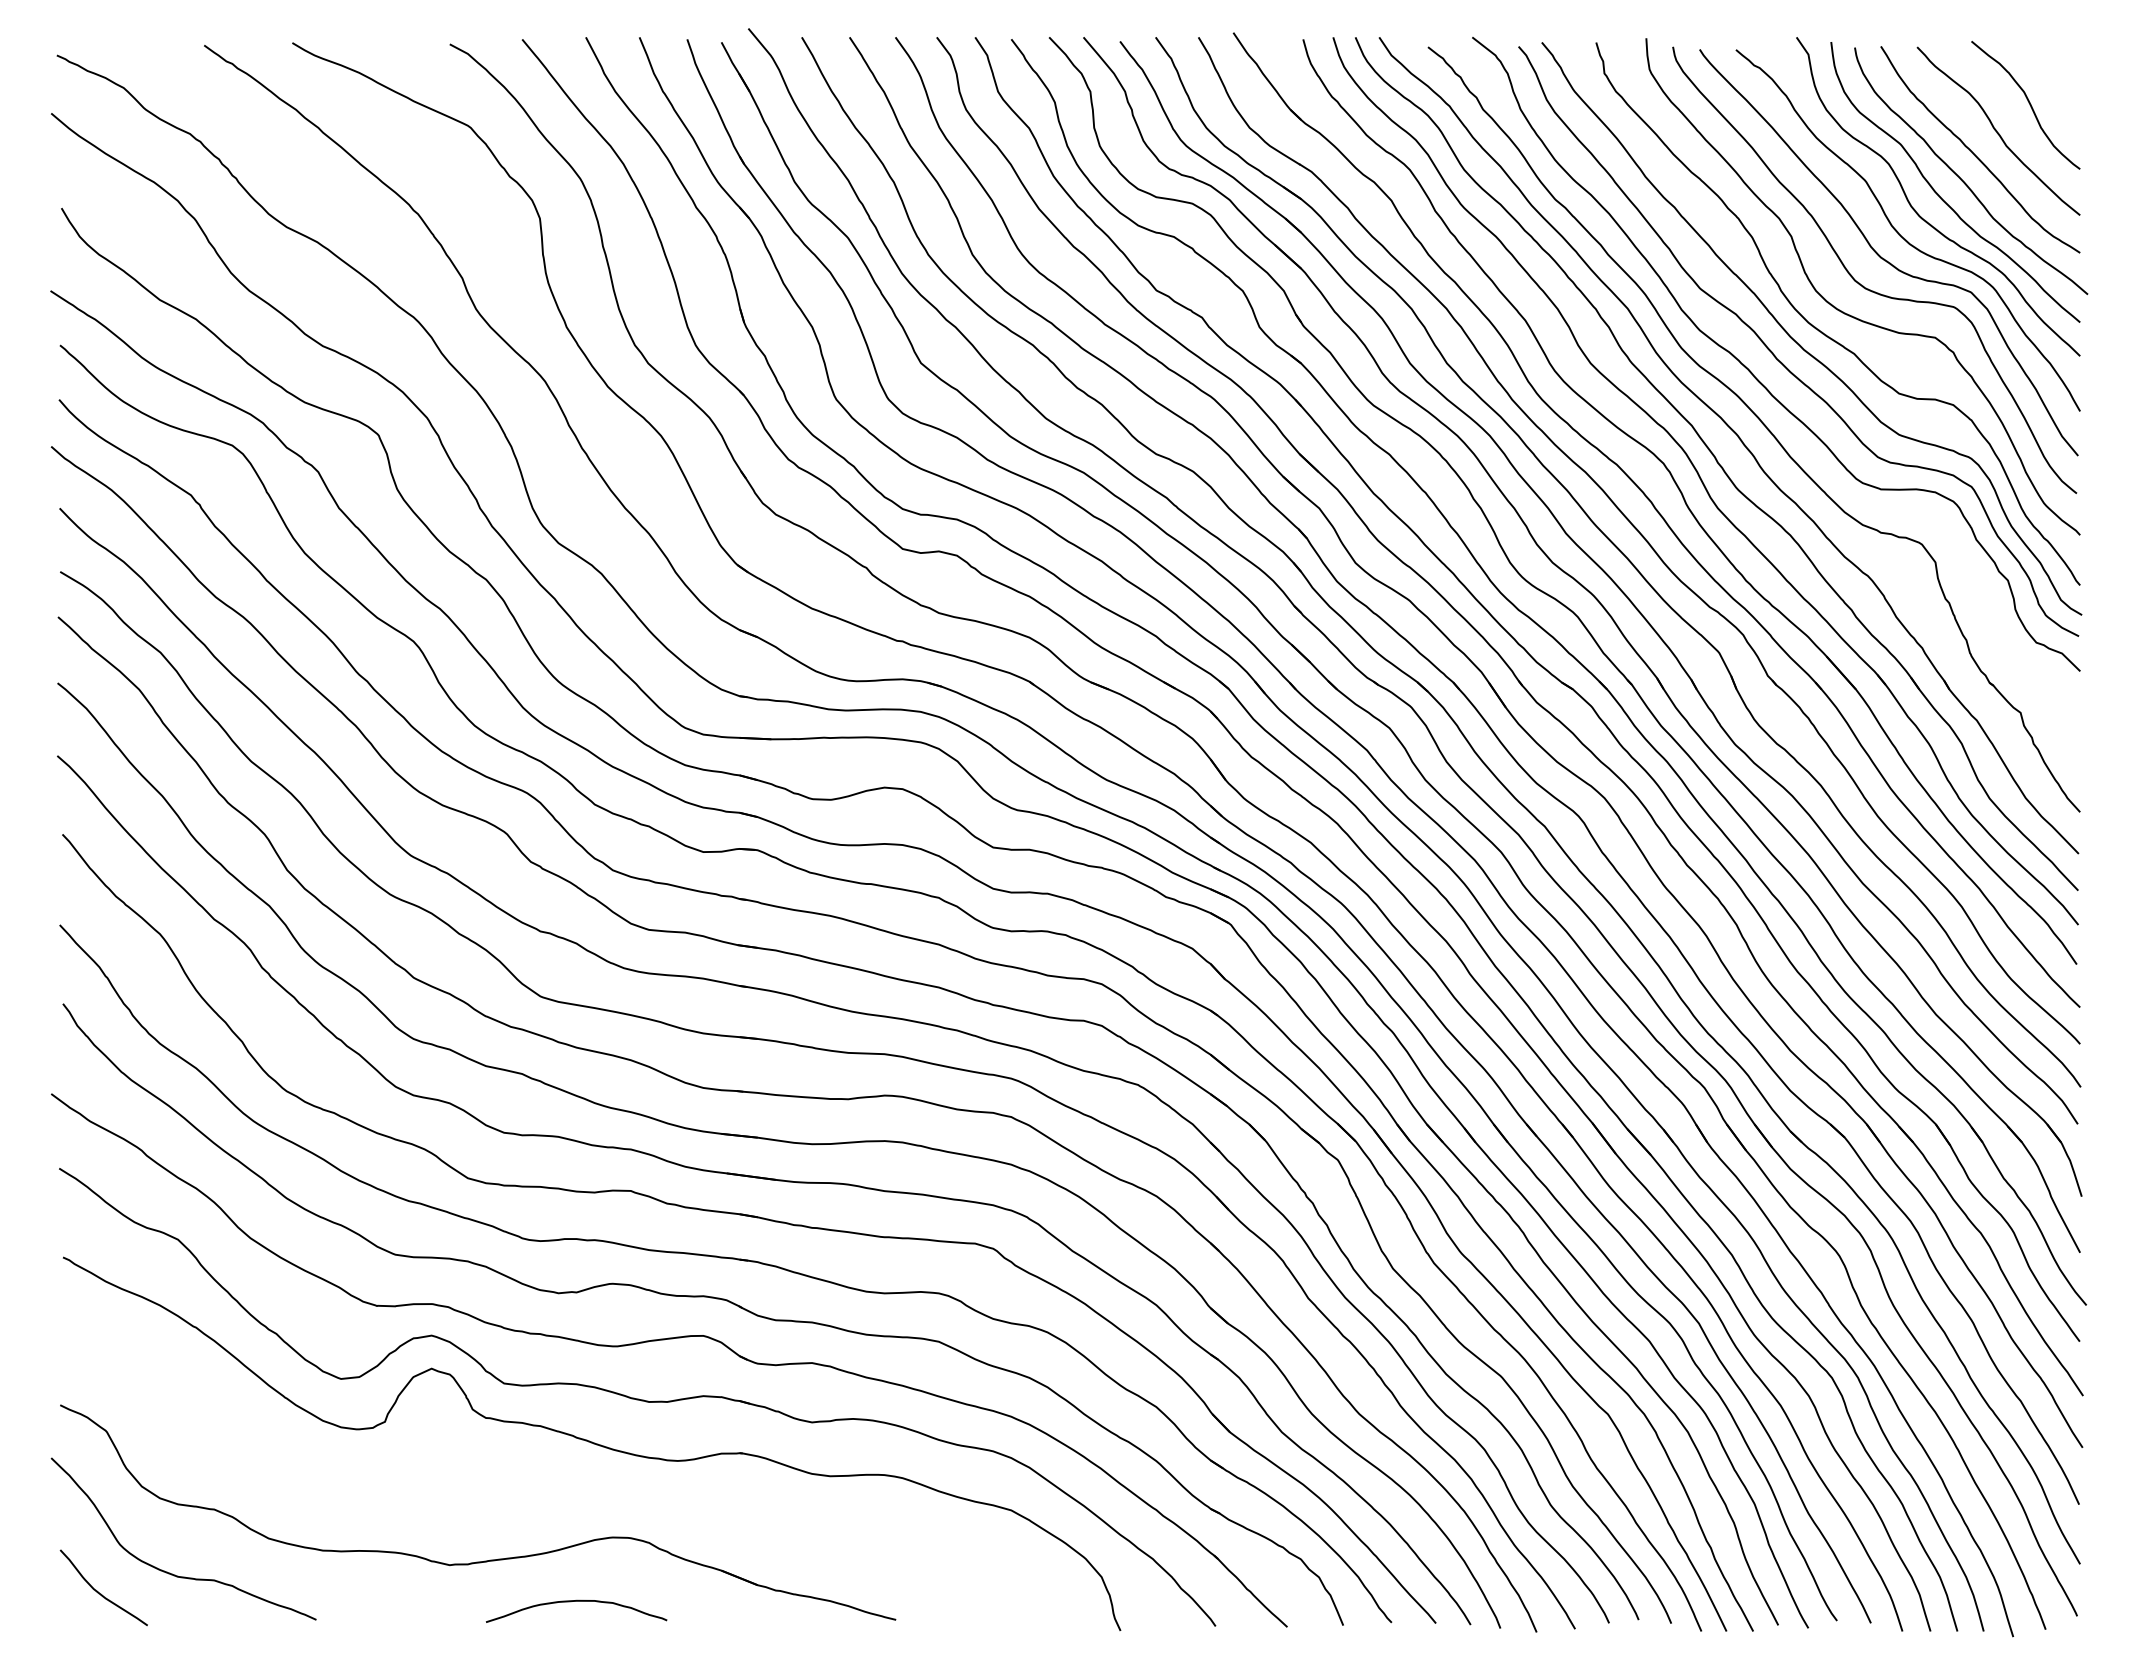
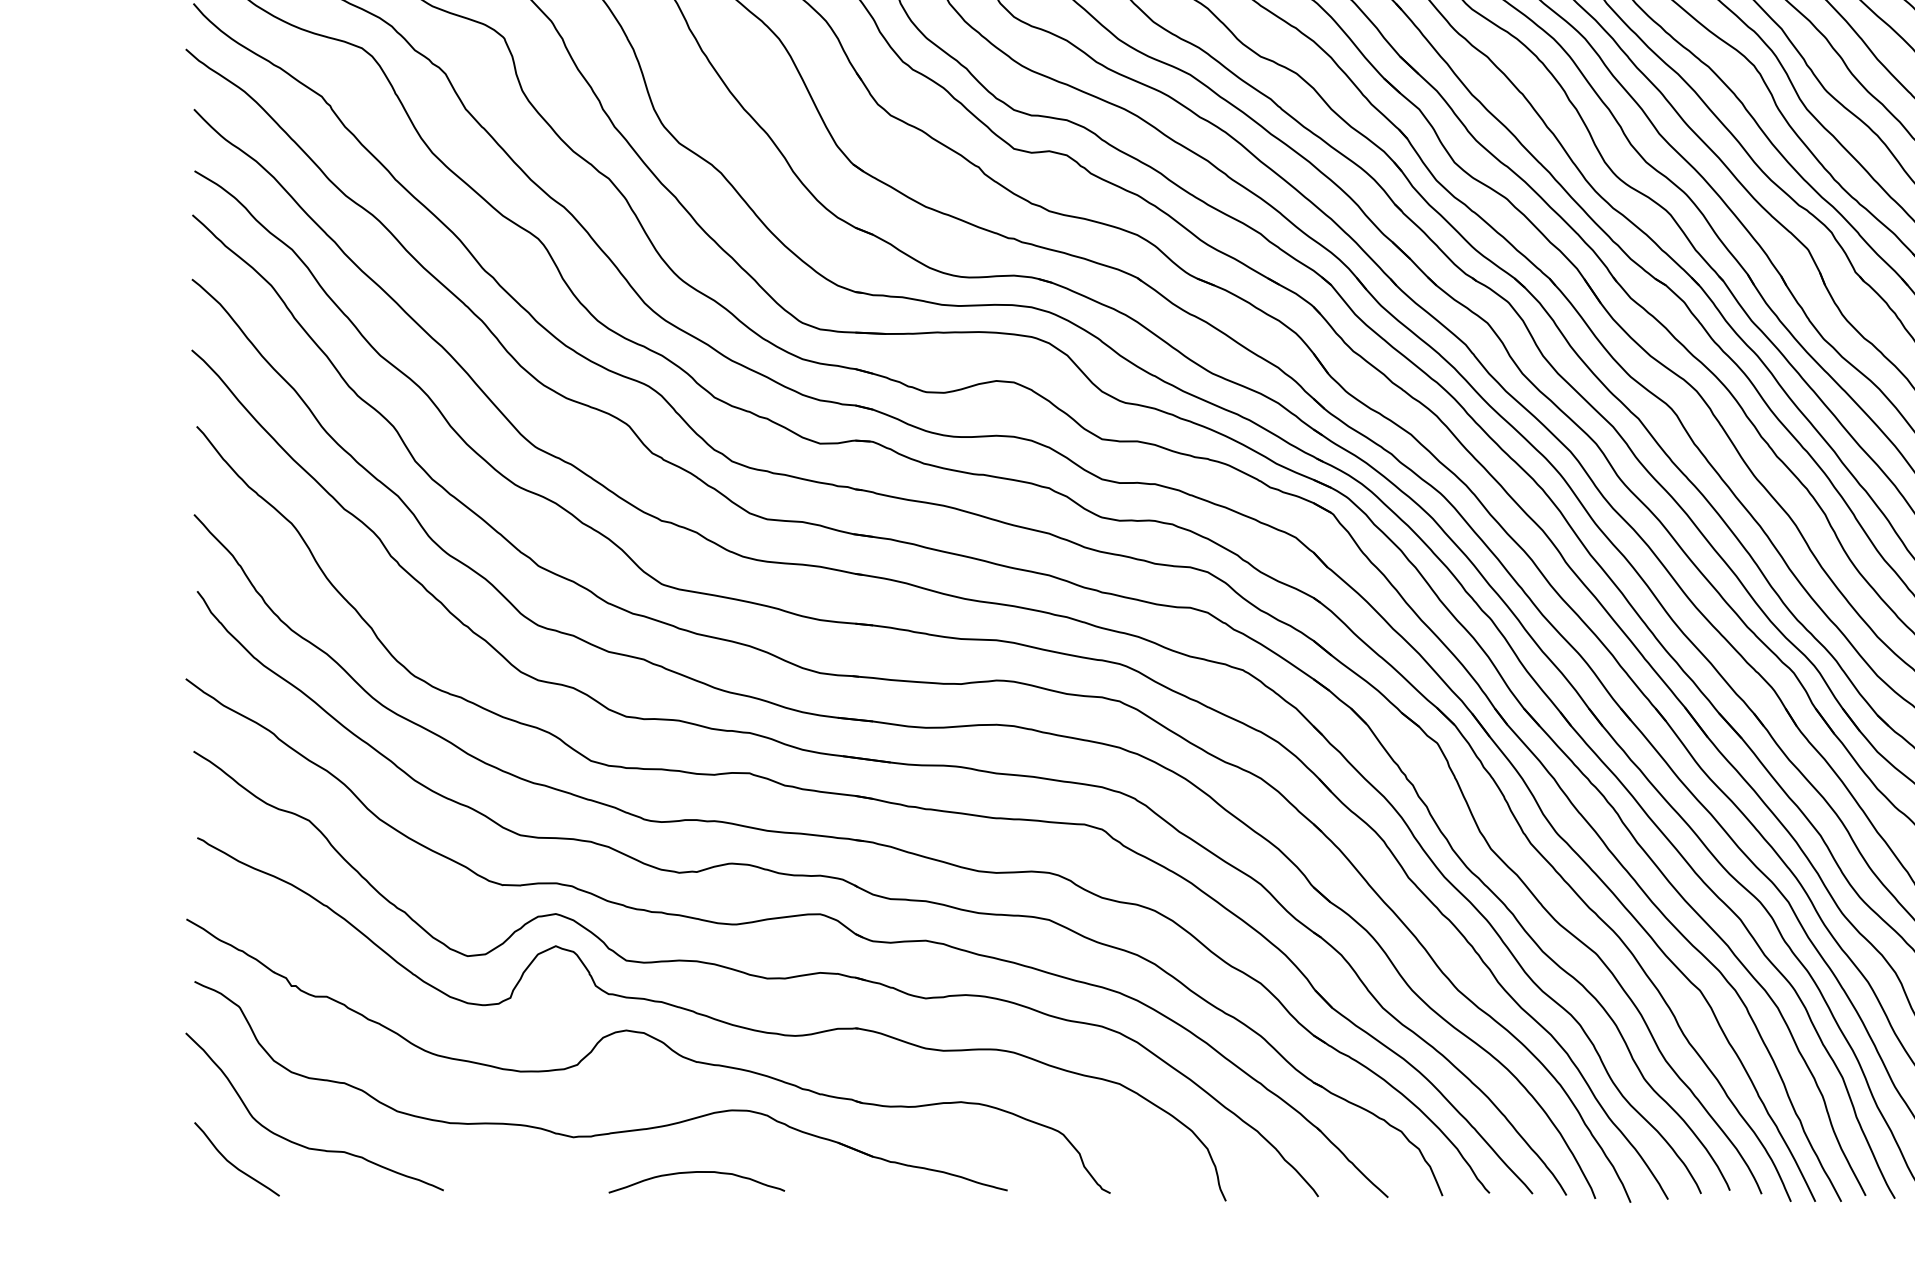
part: (534, 1465) -> (655, 1040), added

